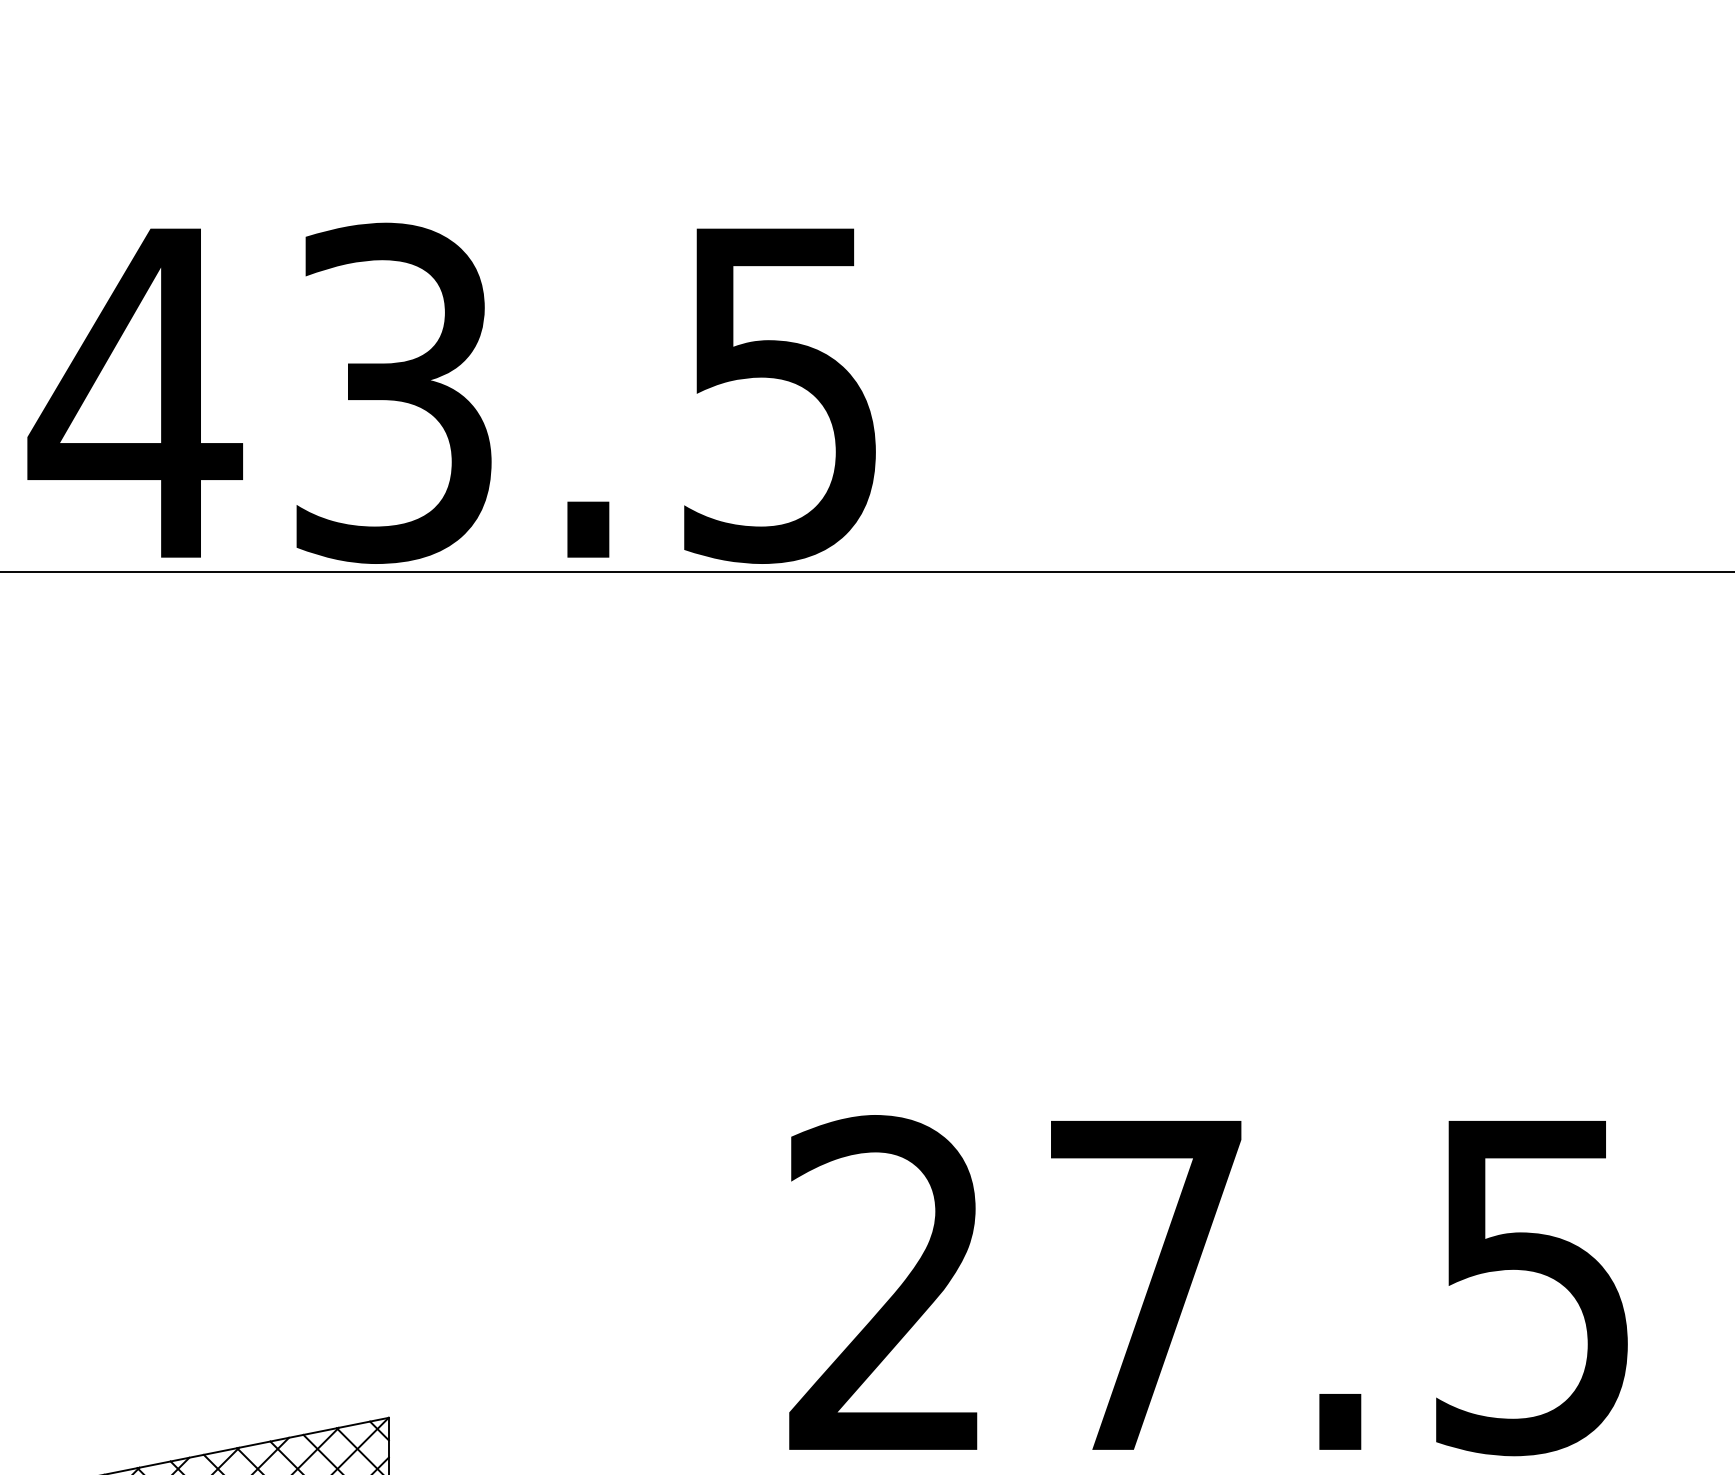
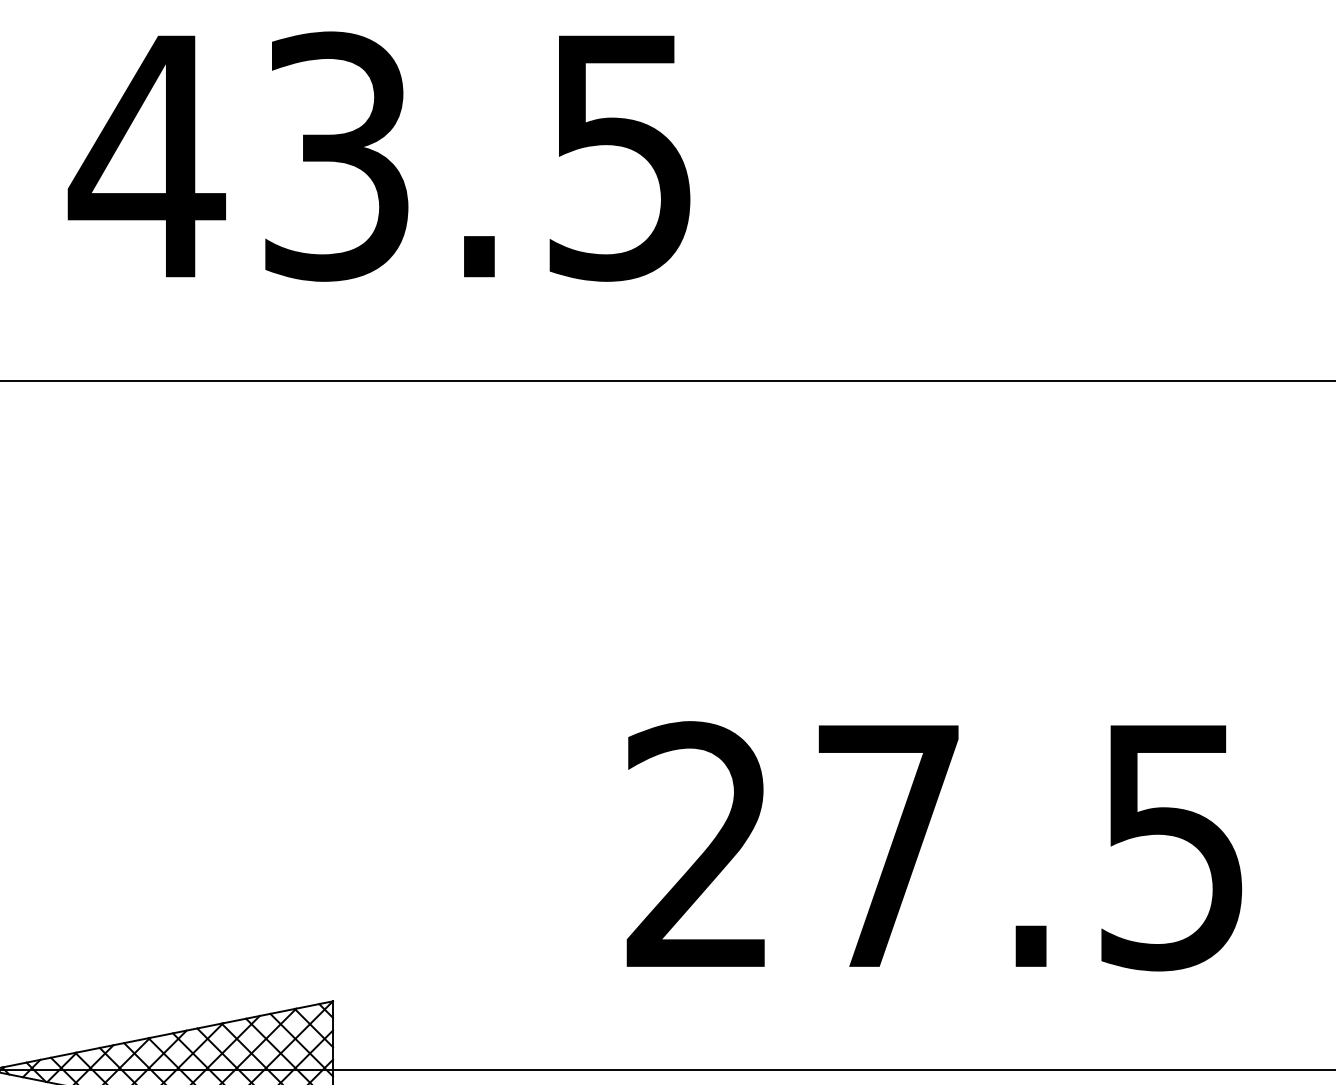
text: (450, 393) -> (378, 156), moved
text: (1208, 1285) -> (934, 846), moved

